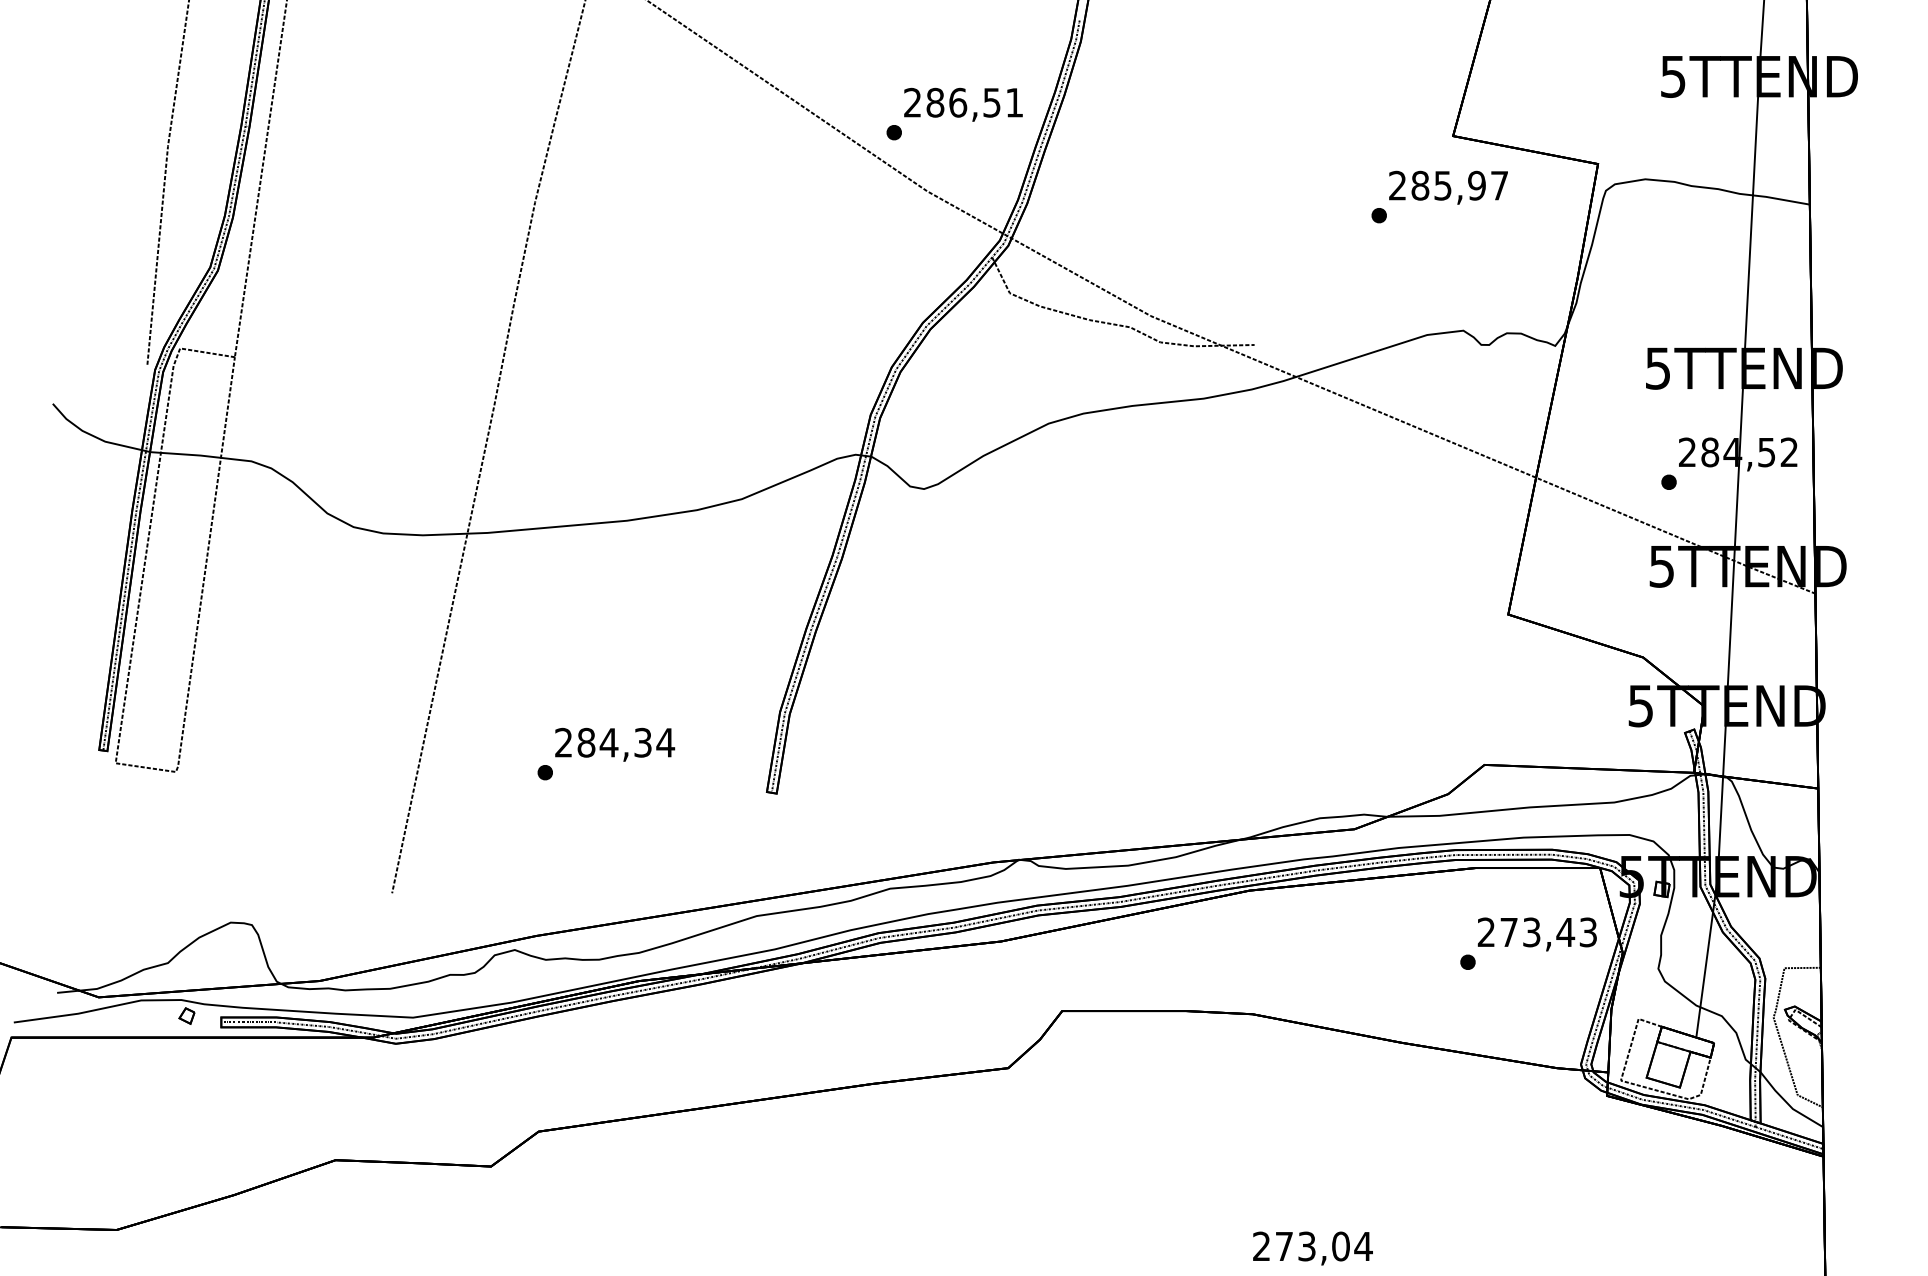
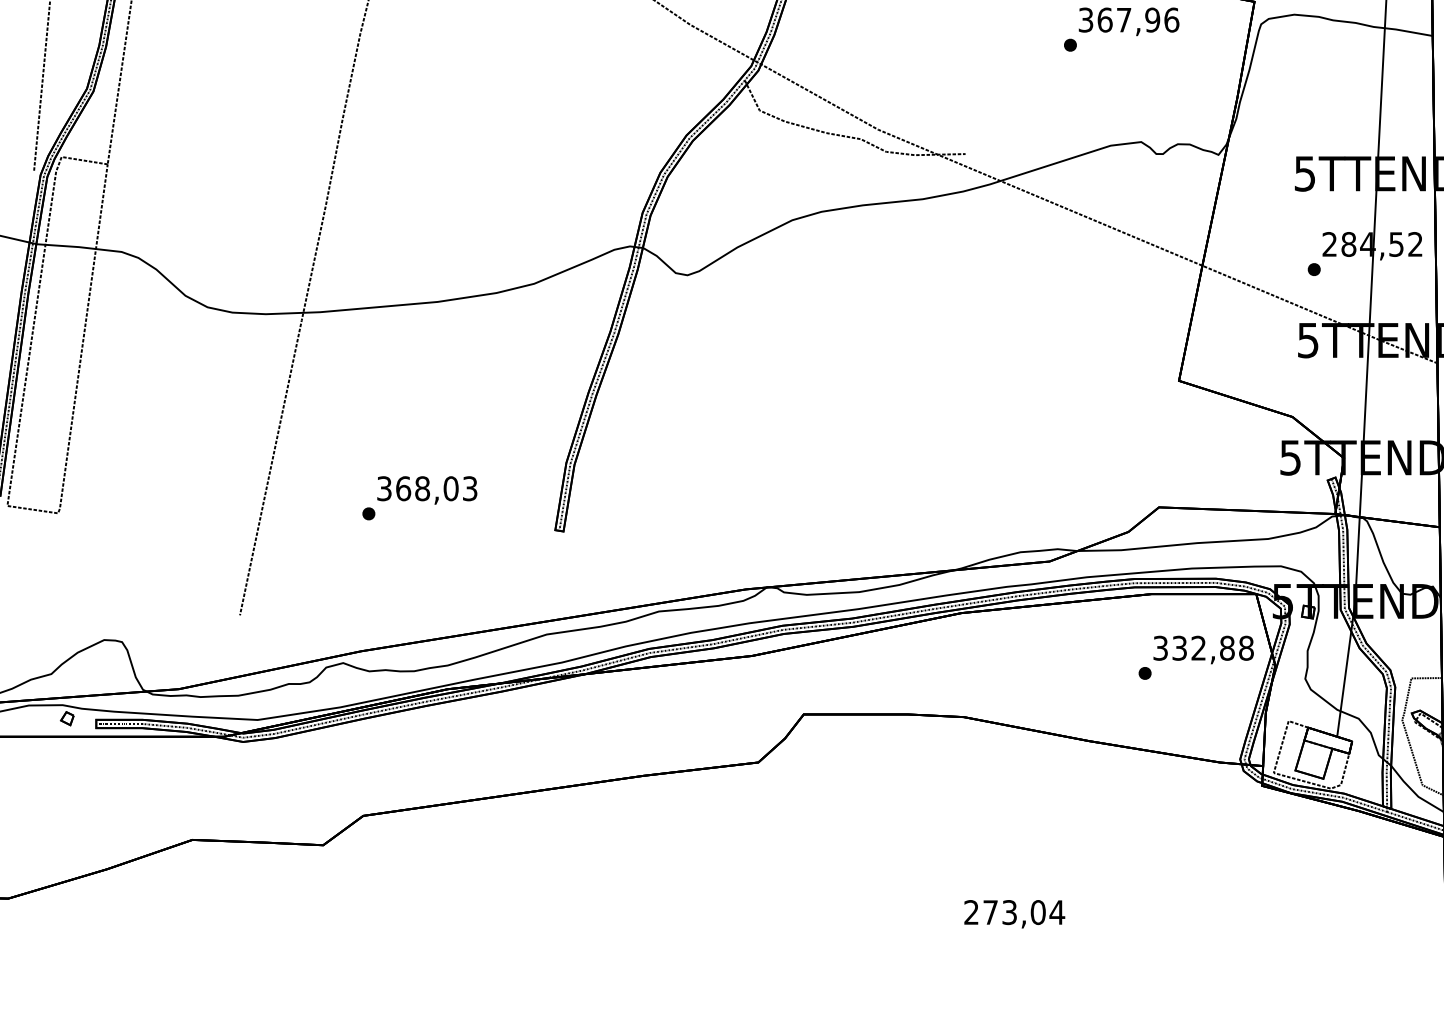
text: (1448, 185) -> (1128, 19), 285,97 -> 367,96
text: (615, 742) -> (427, 488), 284,34 -> 368,03
text: (1537, 932) -> (1203, 648), 273,43 -> 332,88

